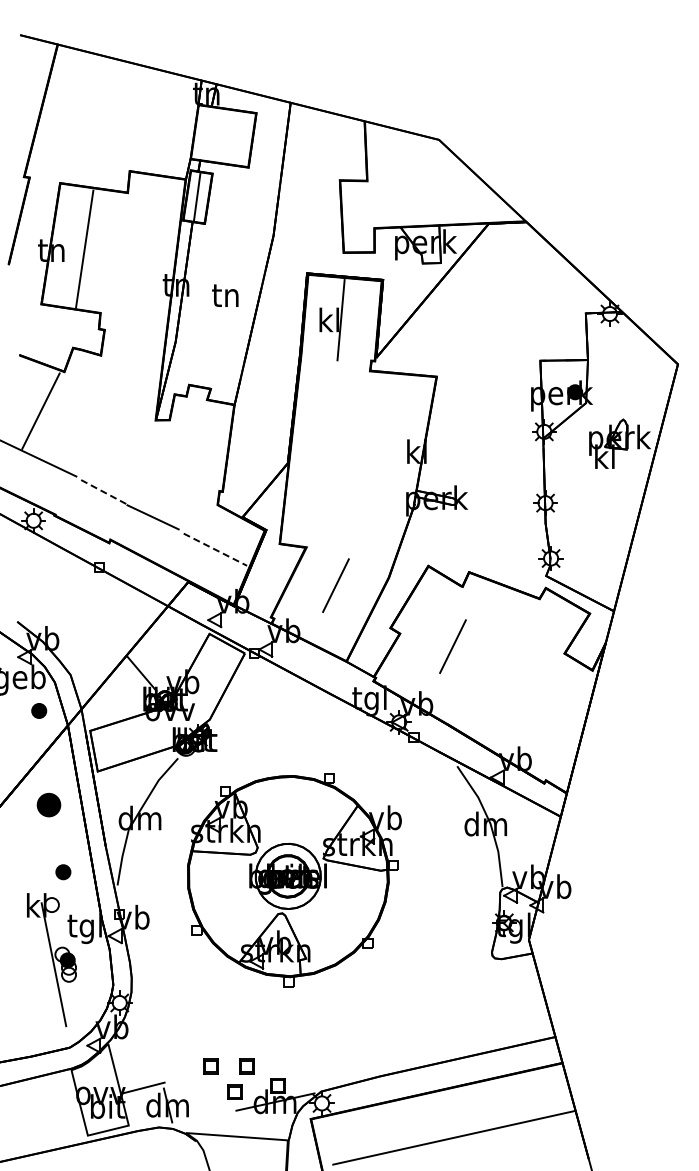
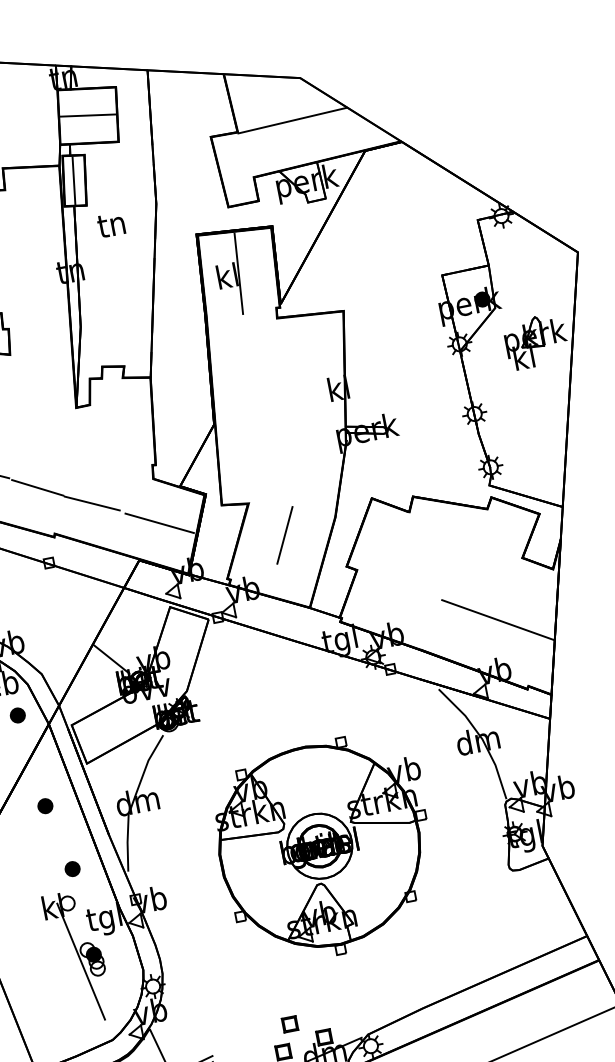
line: (223, 135) -> (87, 115), added
line: (422, 180) -> (291, 121), added
text: (225, 295) -> (111, 224), moved
line: (102, 491) -> (37, 487), dashed -> solid
line: (215, 549) -> (159, 523), dashed -> solid
line: (452, 646) -> (410, 572), removed
line: (528, 709) -> (497, 619), added
part: (48, 805) -> (45, 806), size x0.62
part: (294, 880) -> (326, 849), moved
part: (210, 1066) -> (254, 1031), removed

